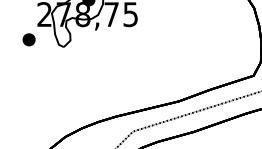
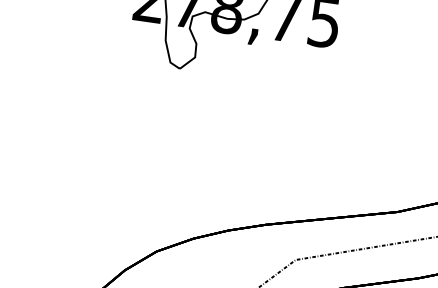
part: (28, 39) -> (110, 43), removed

